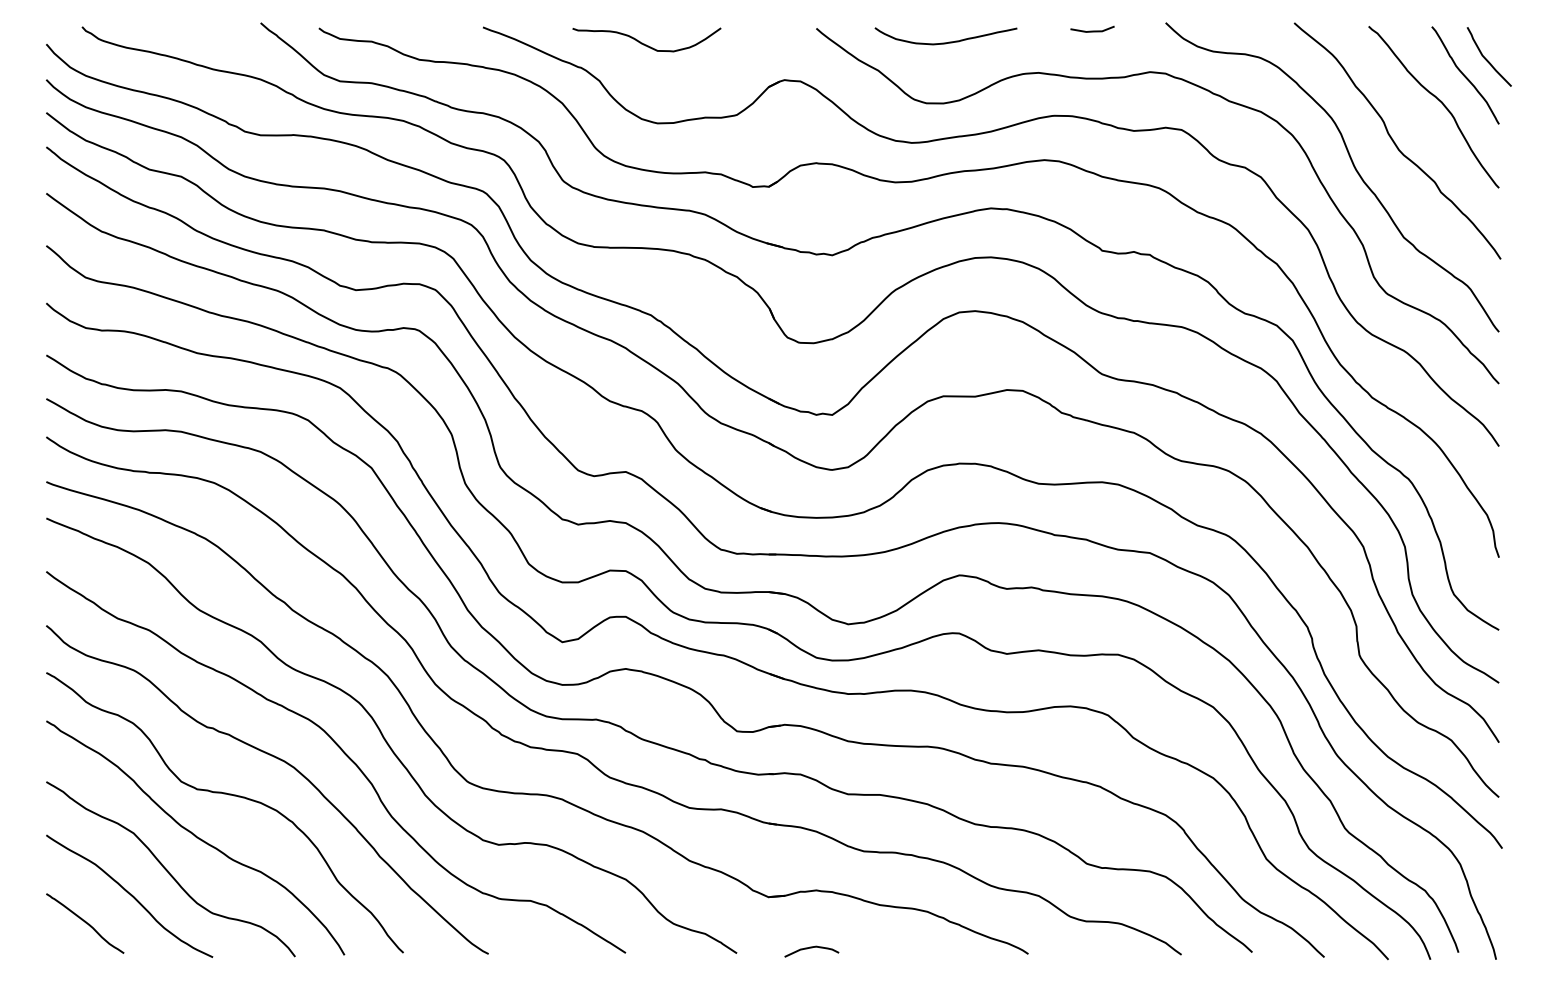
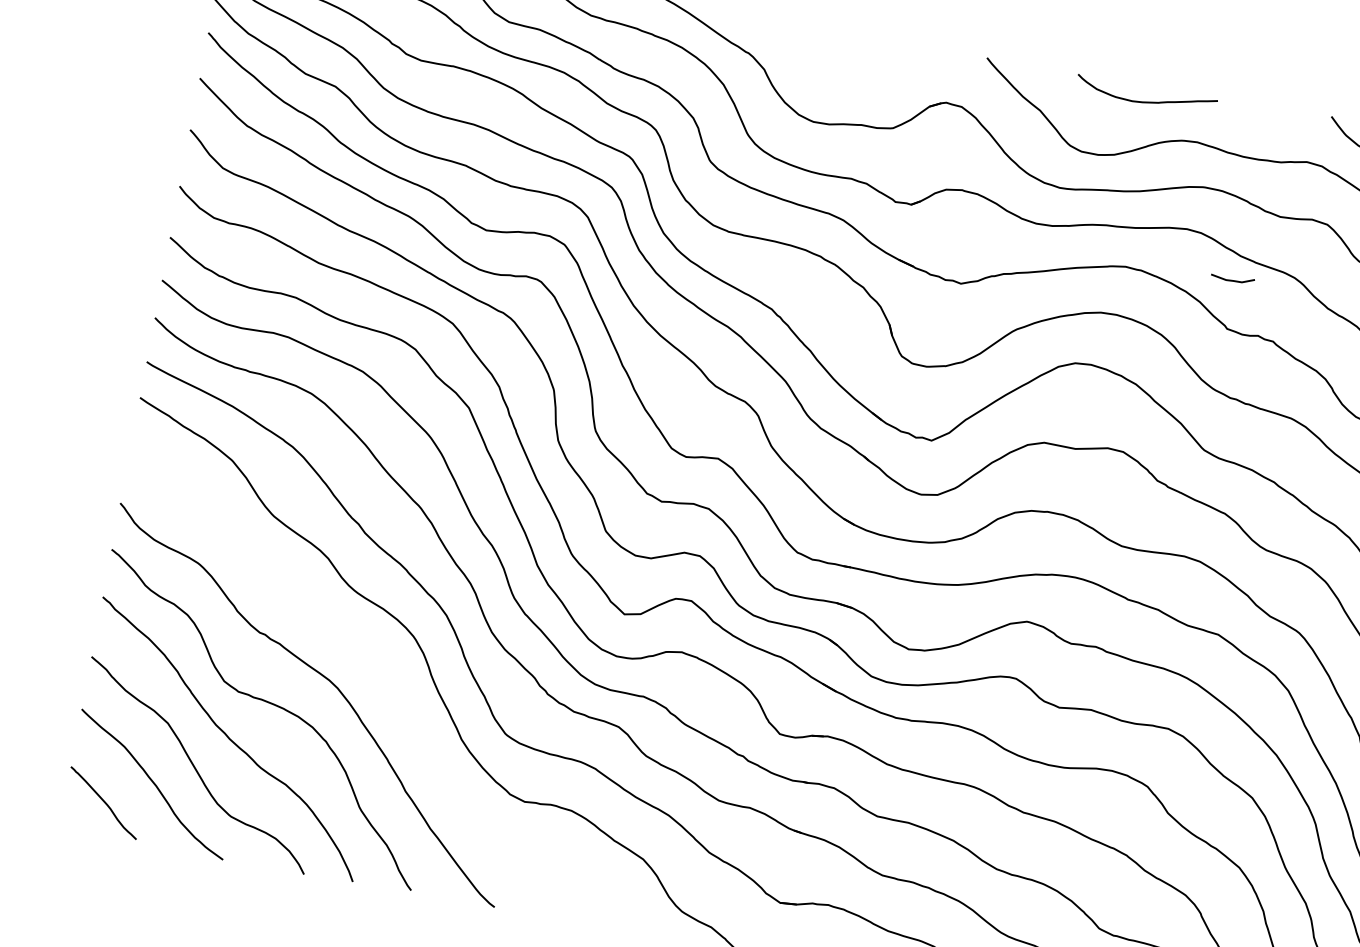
line: (1092, 30) -> (1232, 279), moved
curve: (948, 41) -> (1147, 101), moved
curve: (644, 43) -> (815, 40), removed
curve: (344, 754) -> (389, 684), removed

